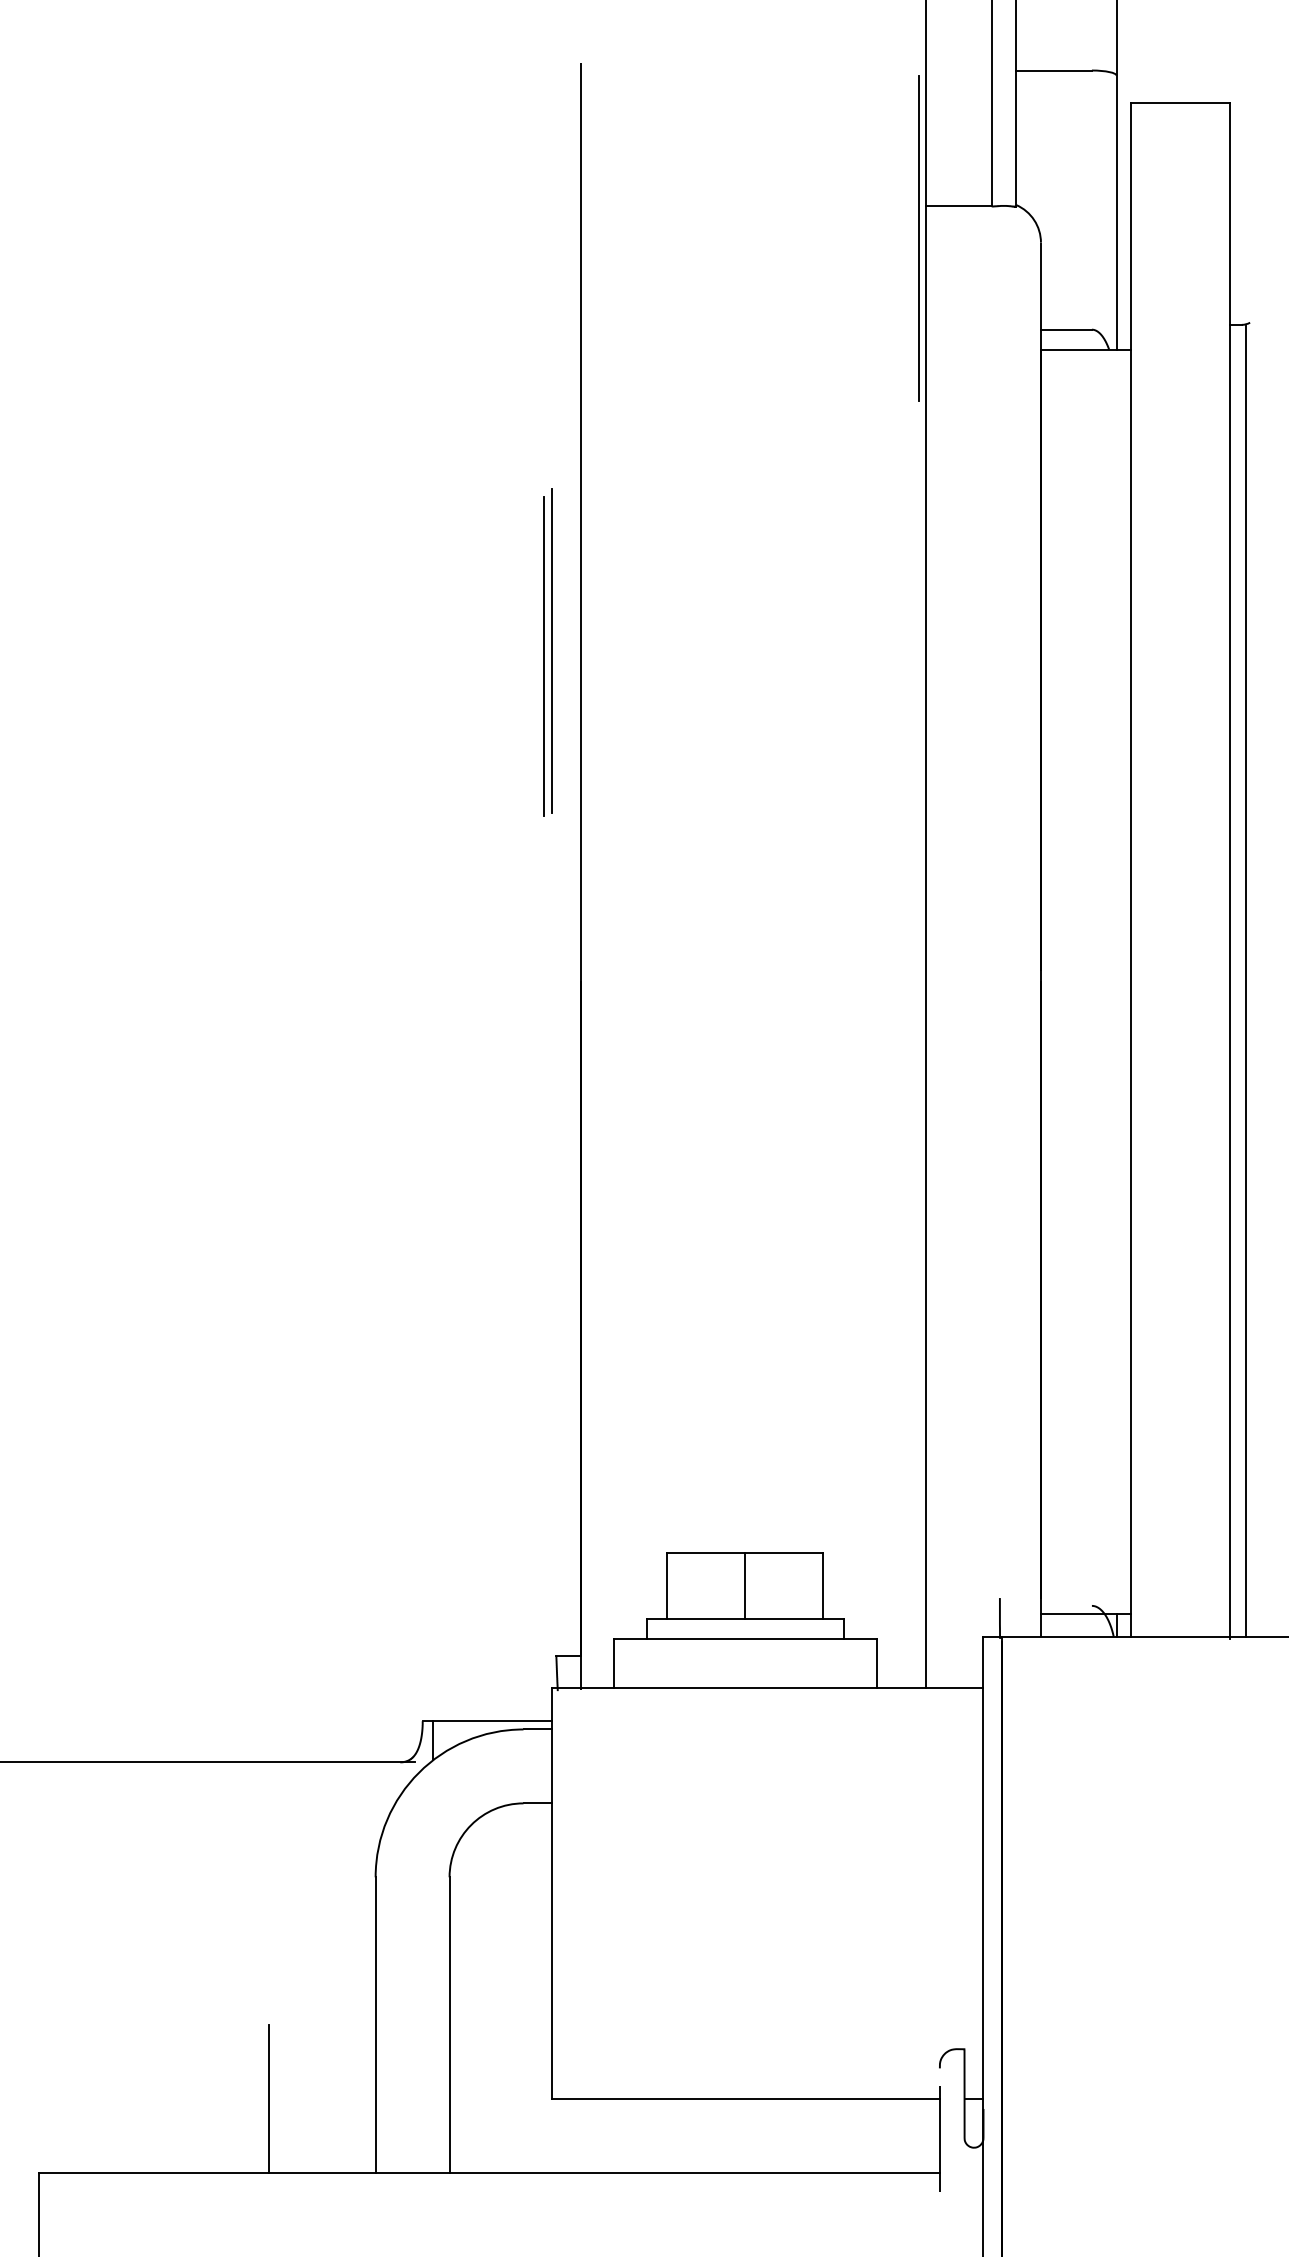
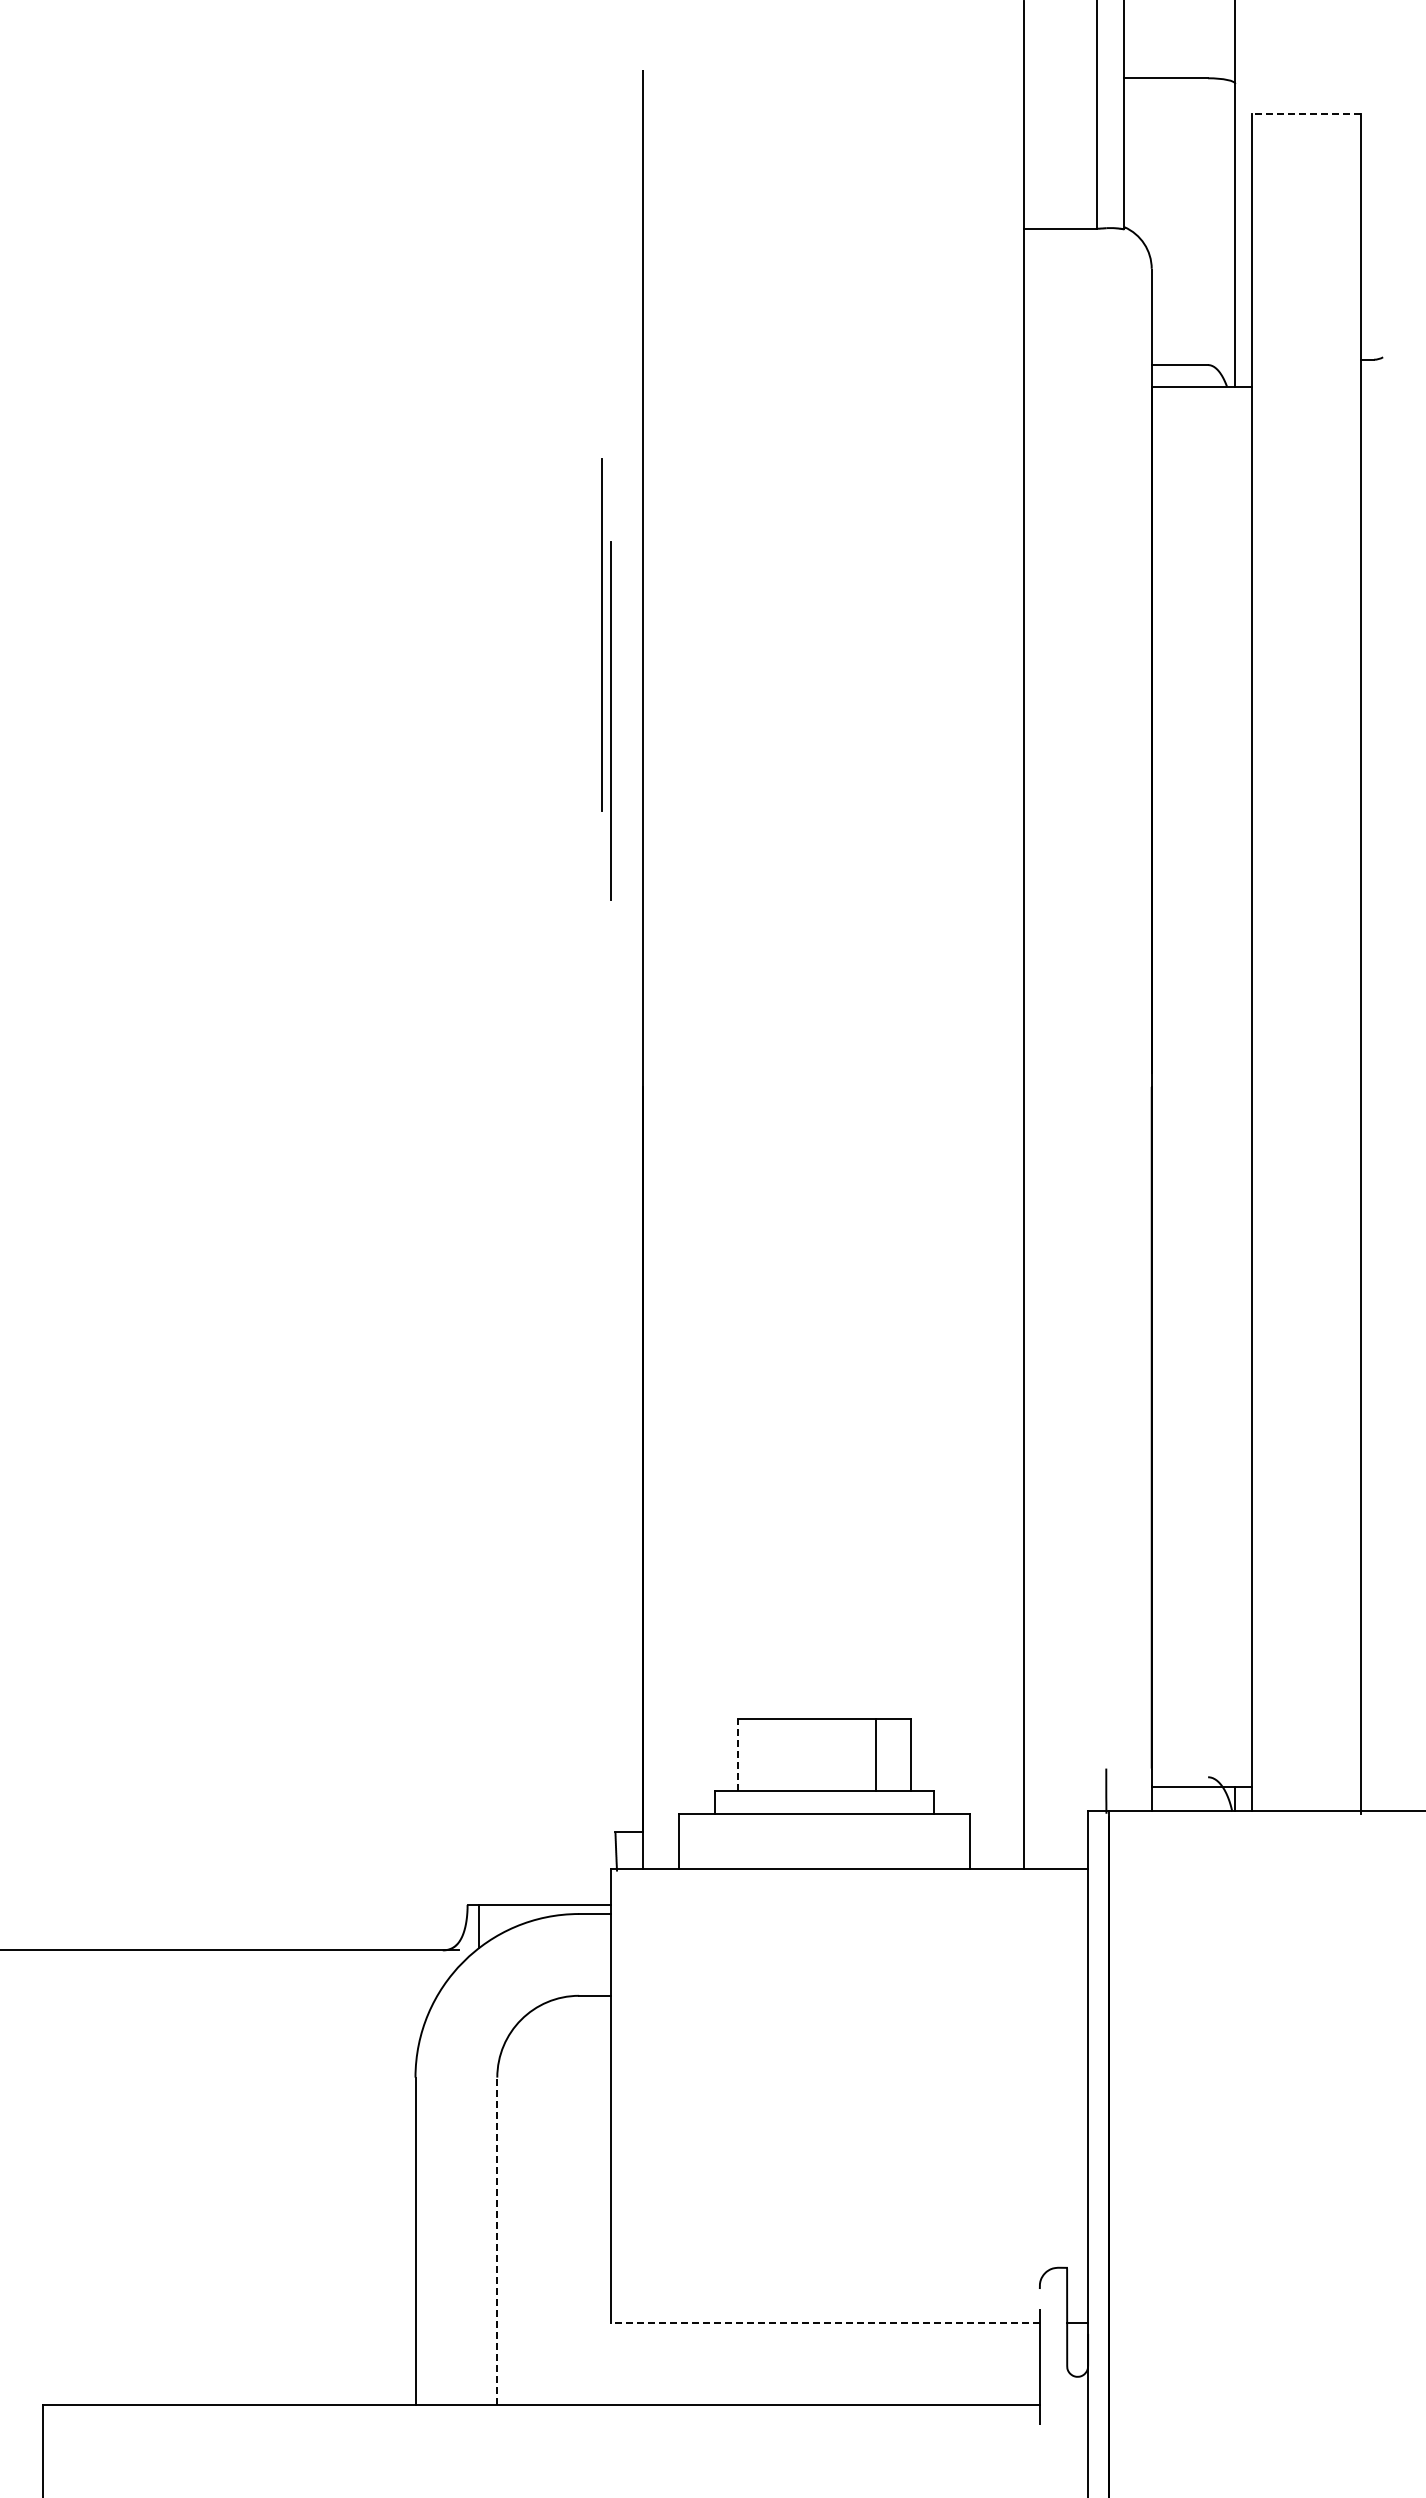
line: (1180, 103) -> (1306, 114), solid -> dashed
line: (919, 237) -> (1017, 263), removed
line: (543, 656) -> (601, 634), moved
line: (1245, 981) -> (1378, 1086), removed
line: (667, 1585) -> (738, 1754), solid -> dashed
line: (745, 1585) -> (875, 1754), moved
line: (449, 2025) -> (497, 2241), solid -> dashed
line: (269, 2098) -> (297, 2322), removed
line: (746, 2099) -> (825, 2323), solid -> dashed

